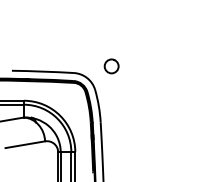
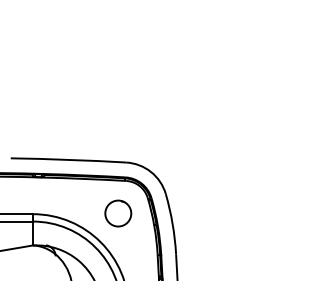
part: (111, 66) -> (117, 213), moved

